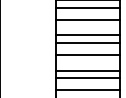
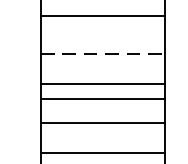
line: (87, 8) -> (102, 31), removed
line: (87, 19) -> (102, 53), solid -> dashed

